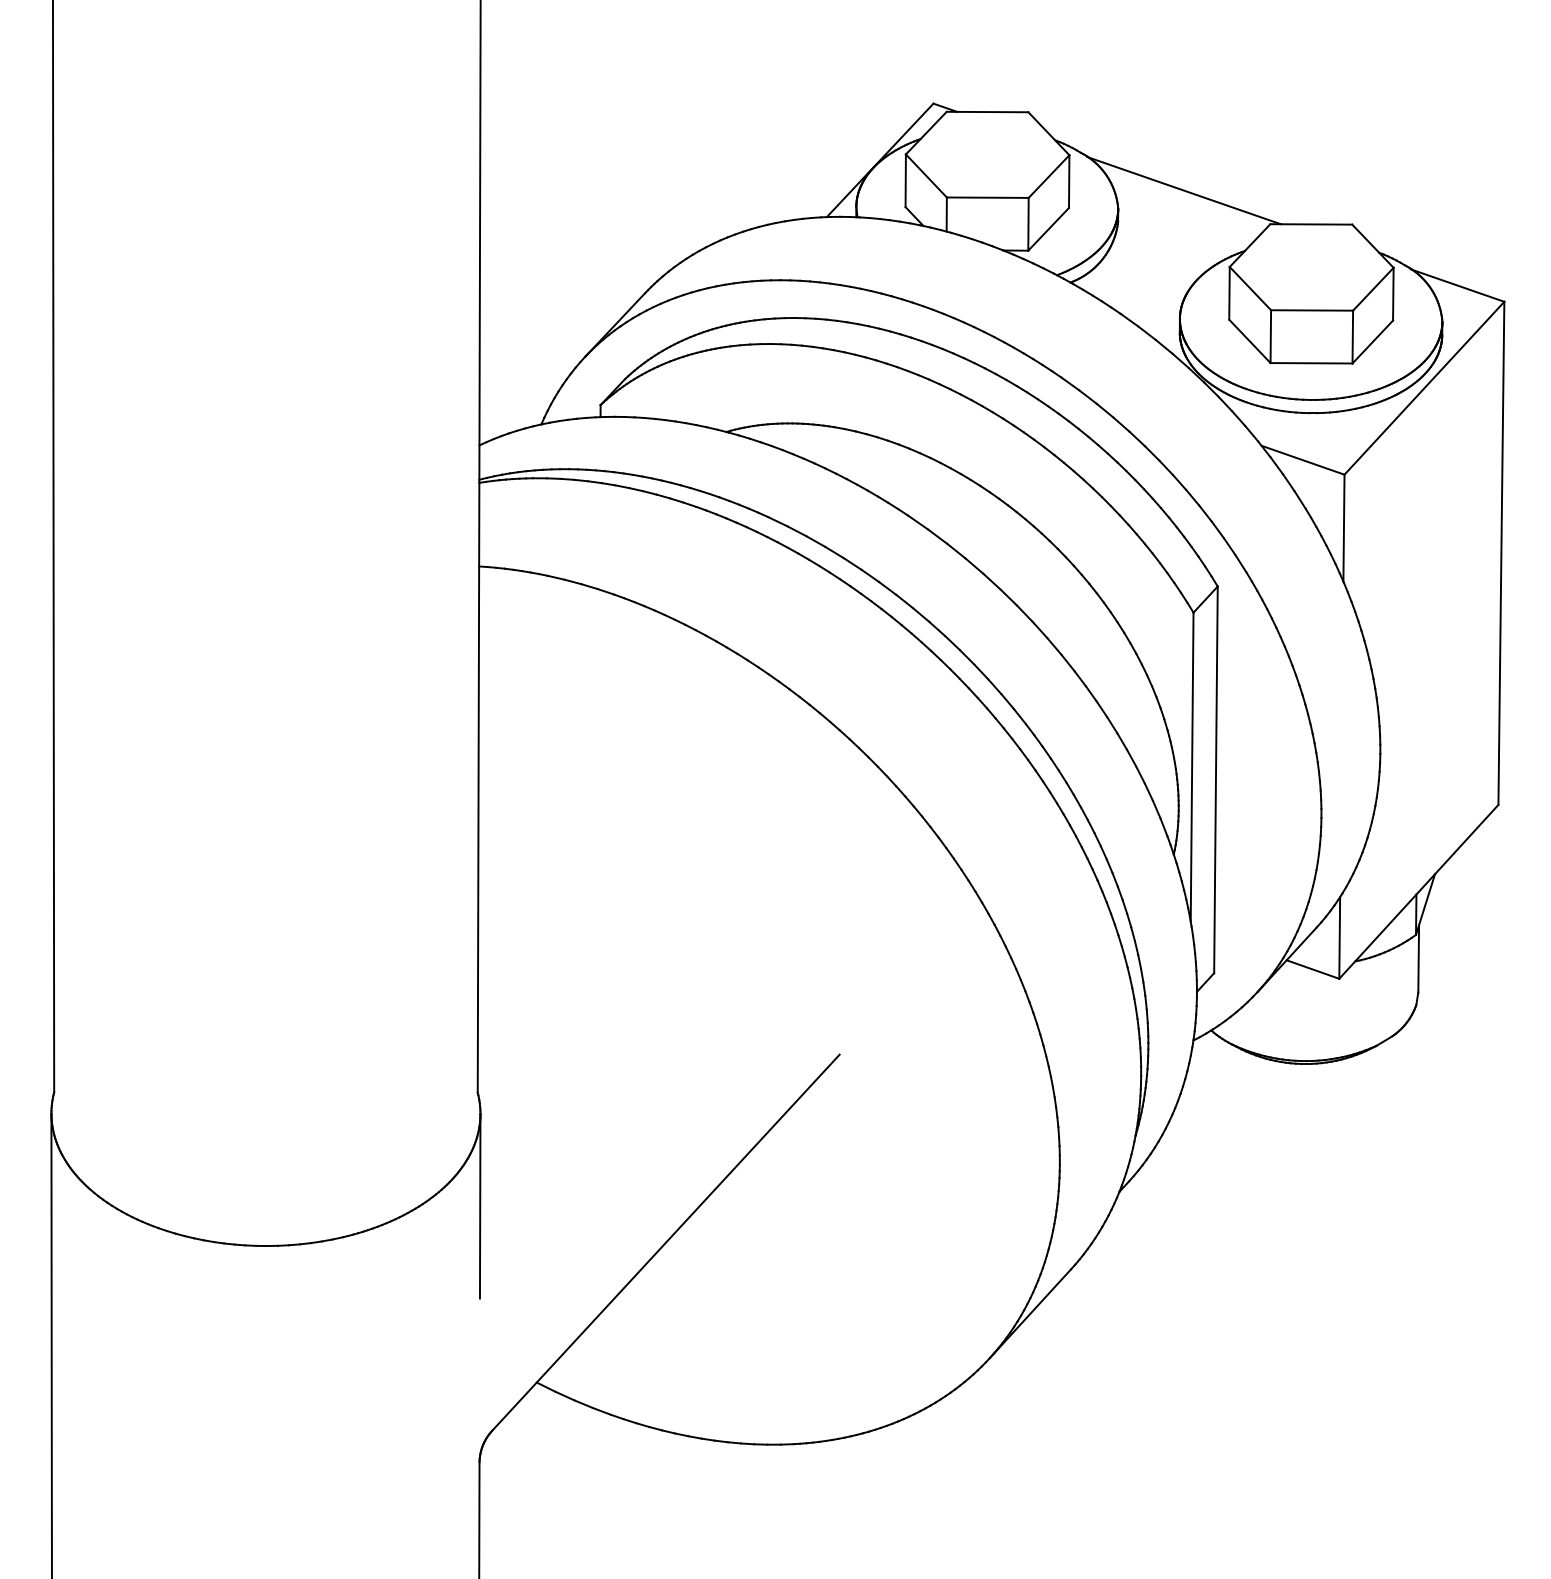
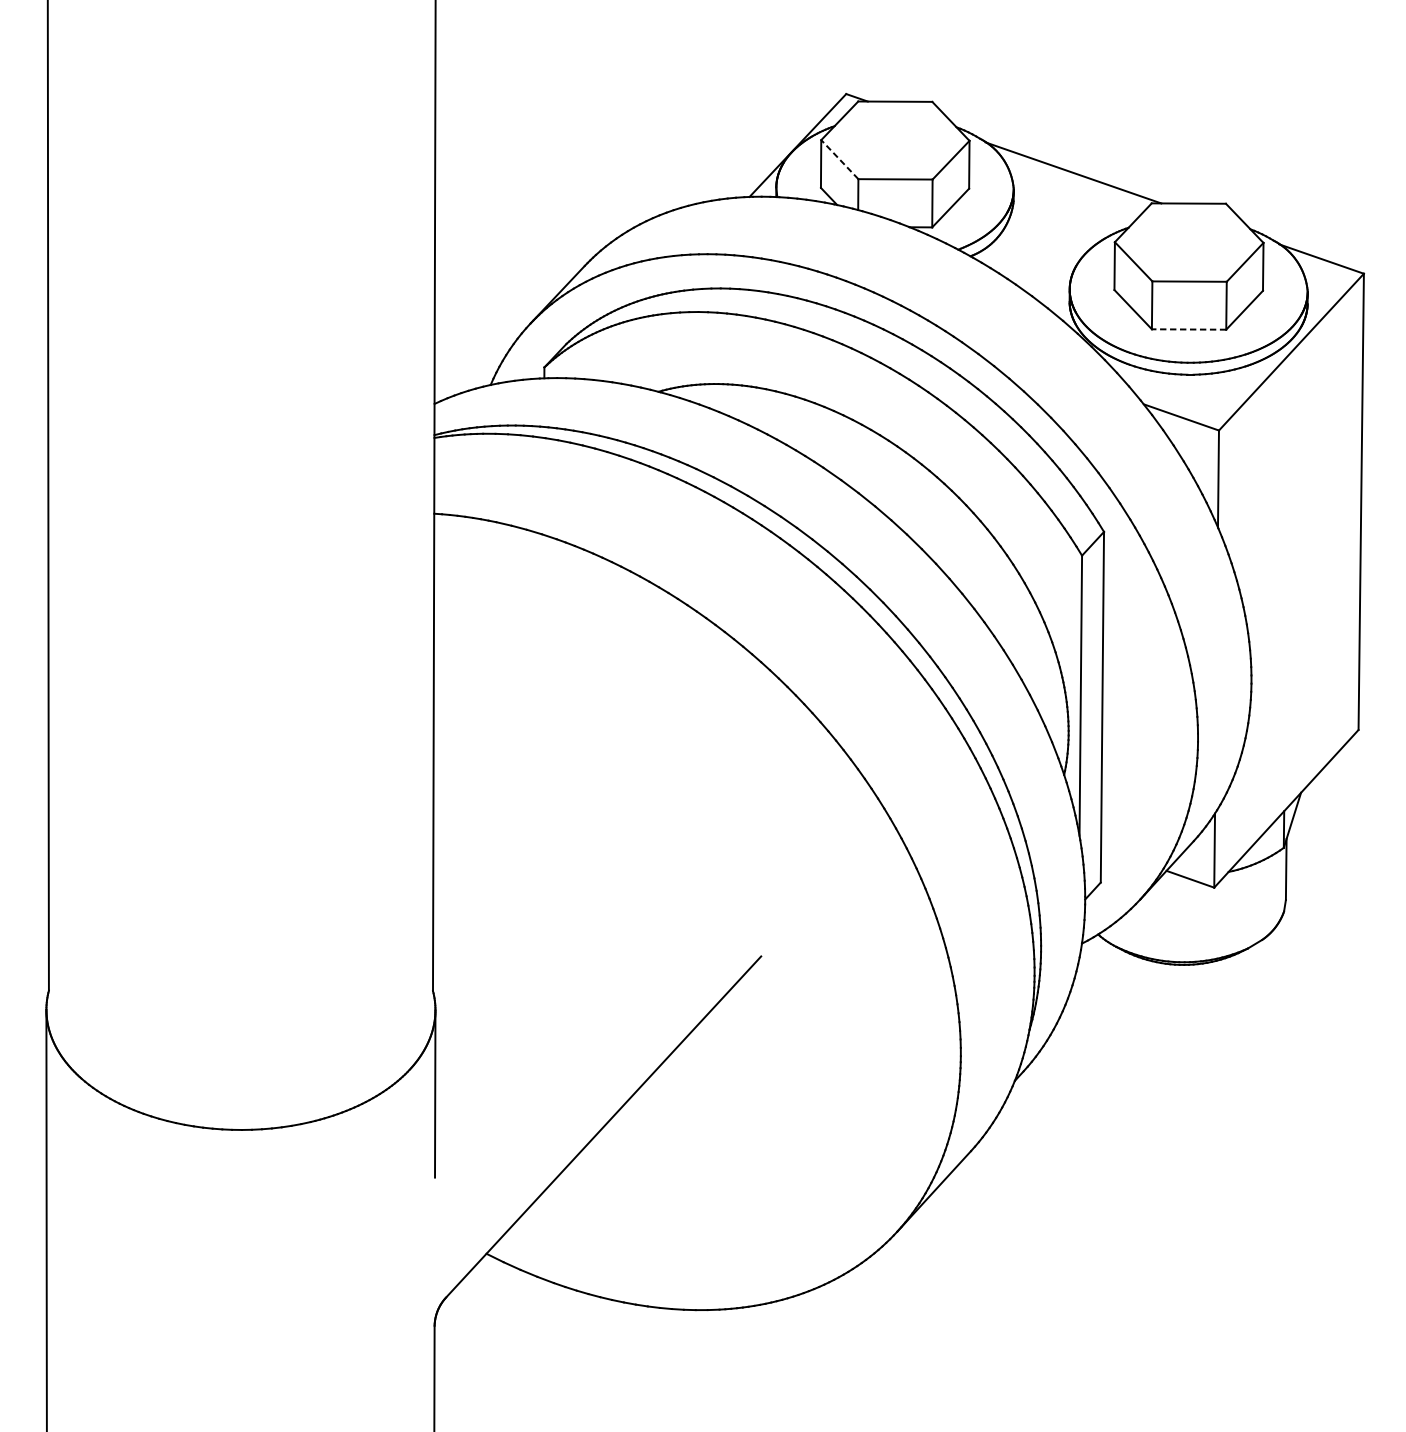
line: (926, 175) -> (839, 159), solid -> dashed
line: (1311, 363) -> (1189, 329), solid -> dashed

